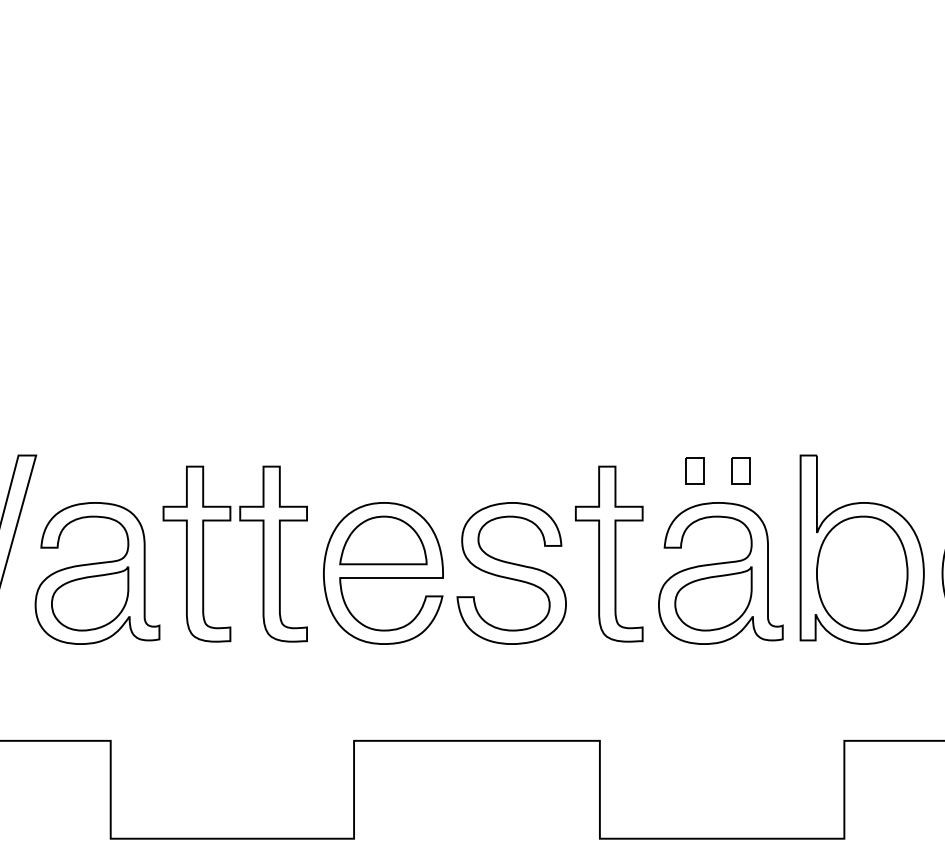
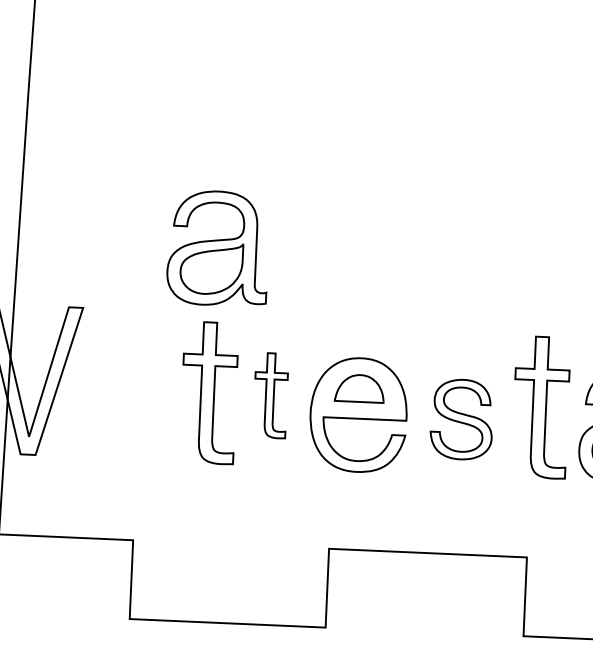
part: (383, 540) -> (359, 388), size x0.7
part: (273, 553) -> (270, 395), size x0.6
part: (97, 573) -> (218, 248), moved
part: (511, 573) -> (461, 419), size x0.7

